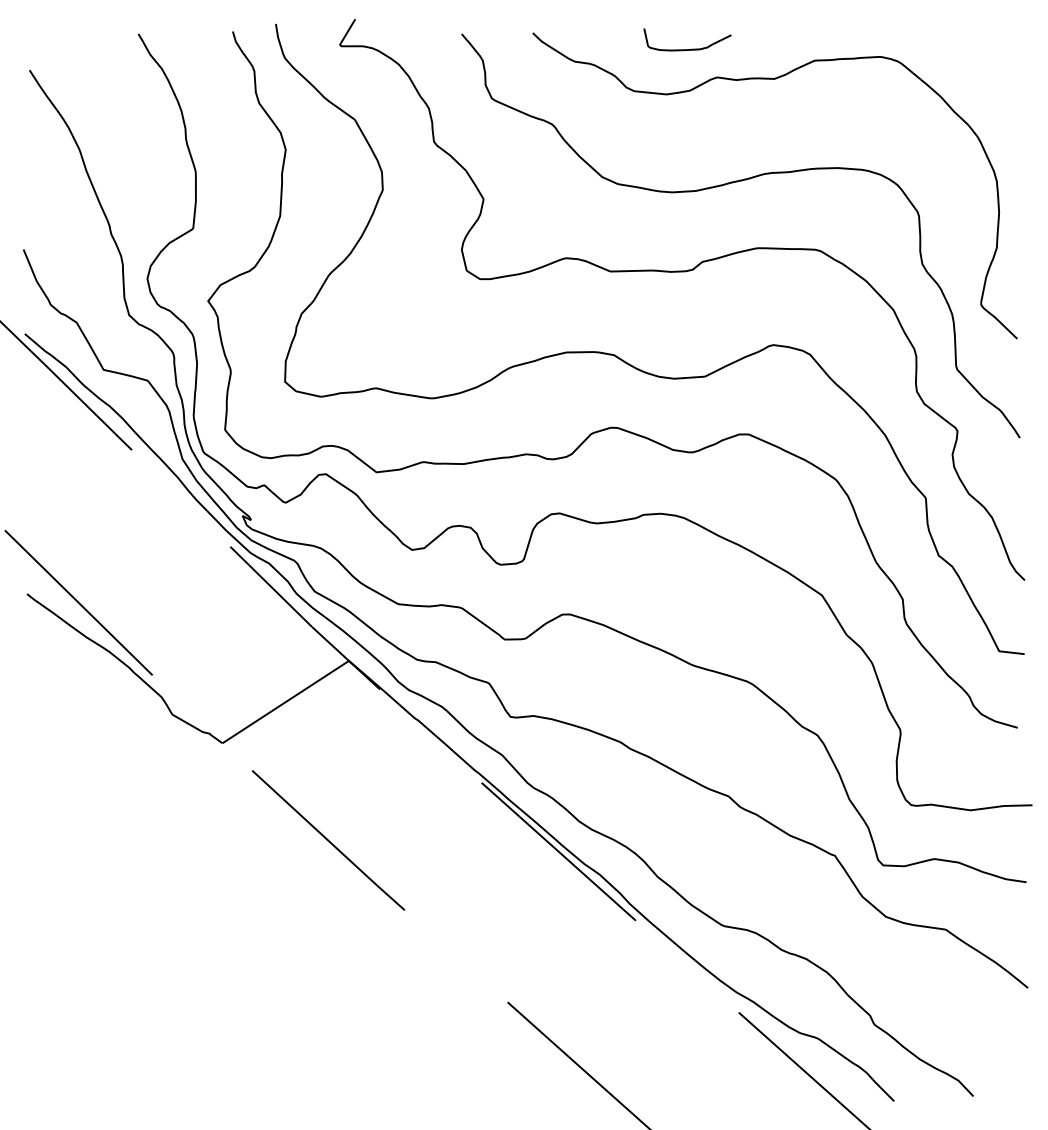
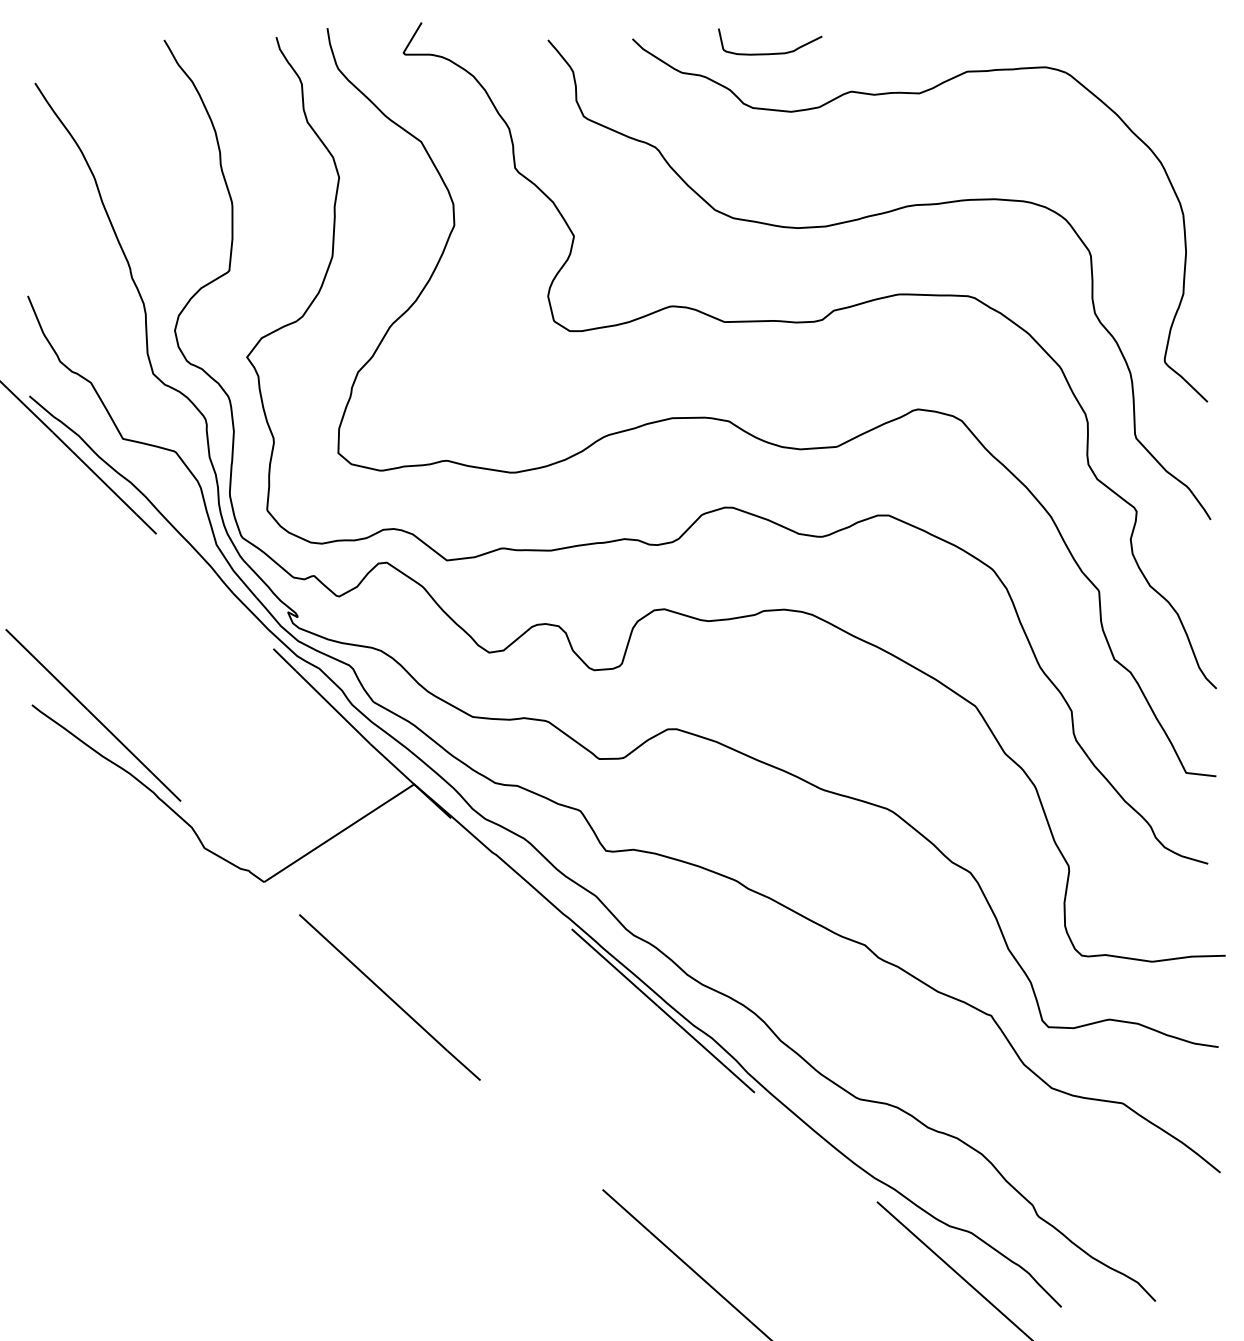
curve: (687, 49) -> (770, 53), moved

